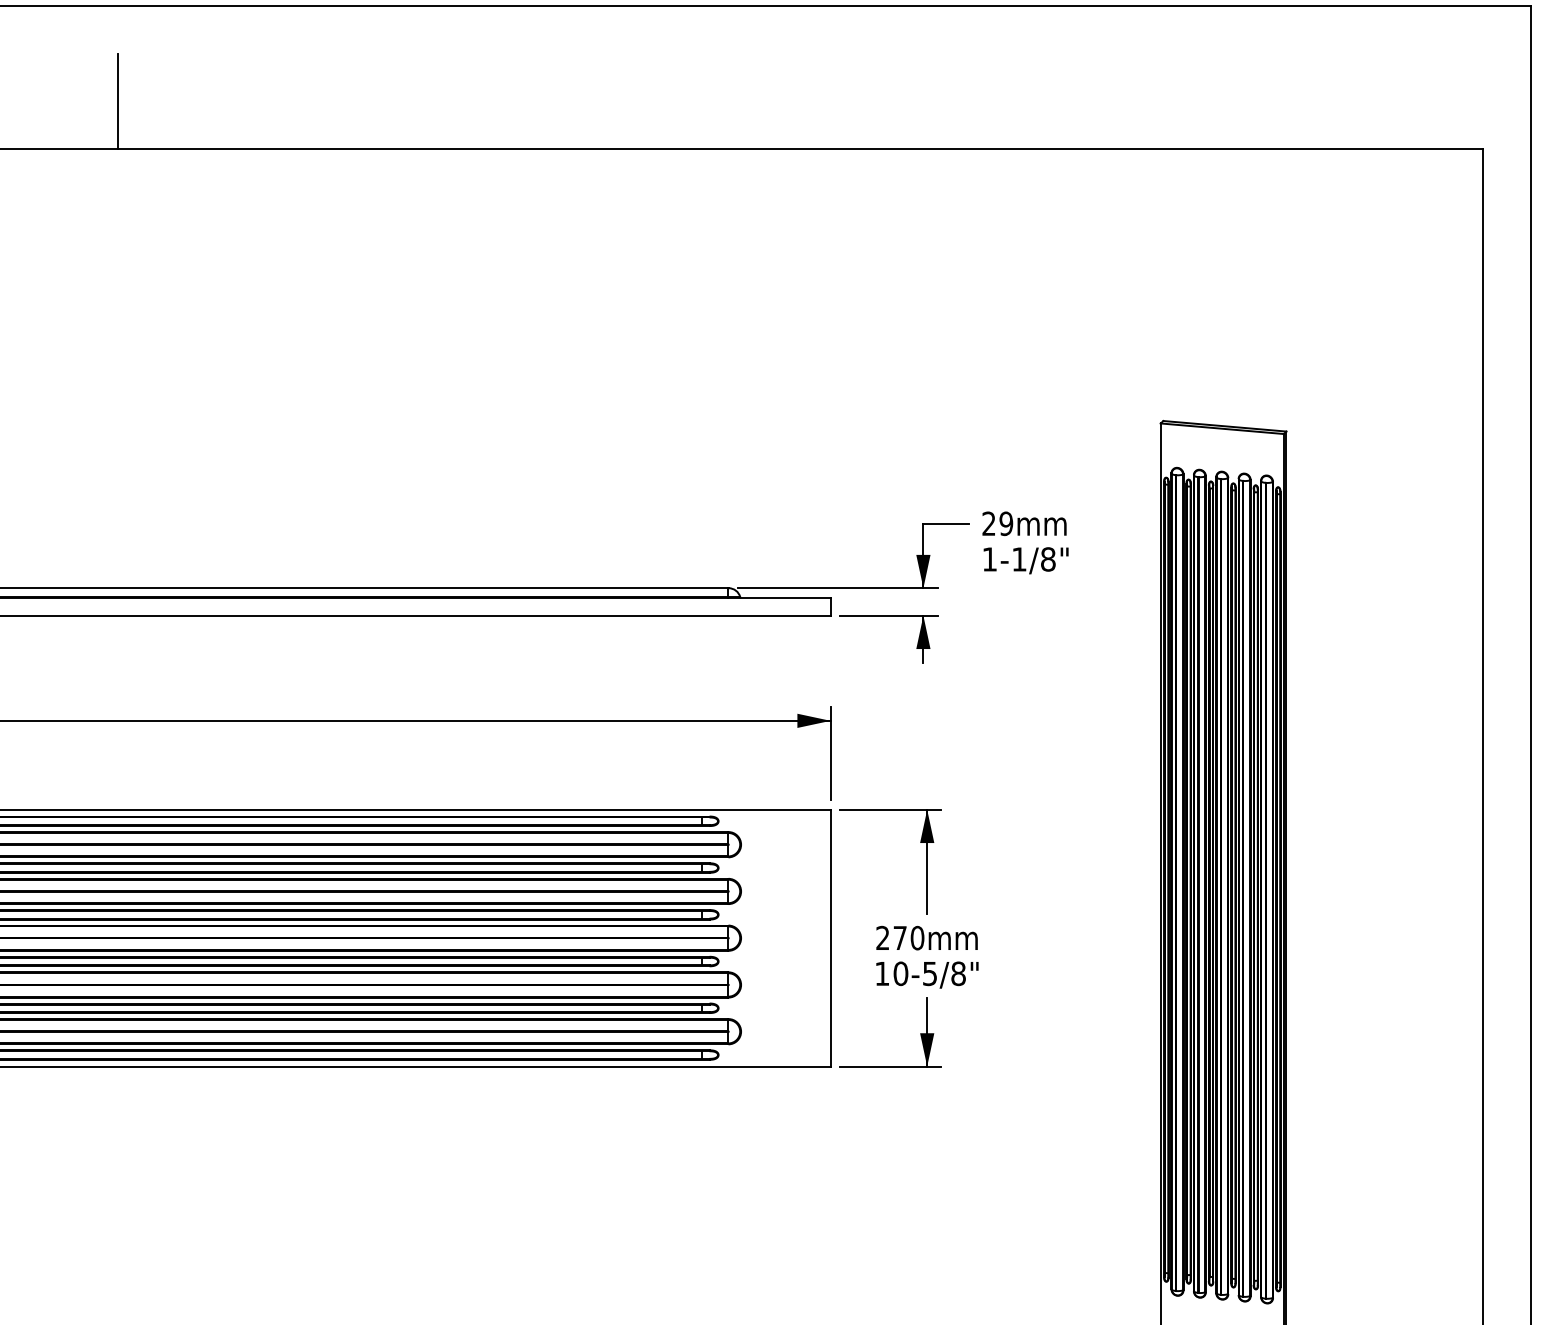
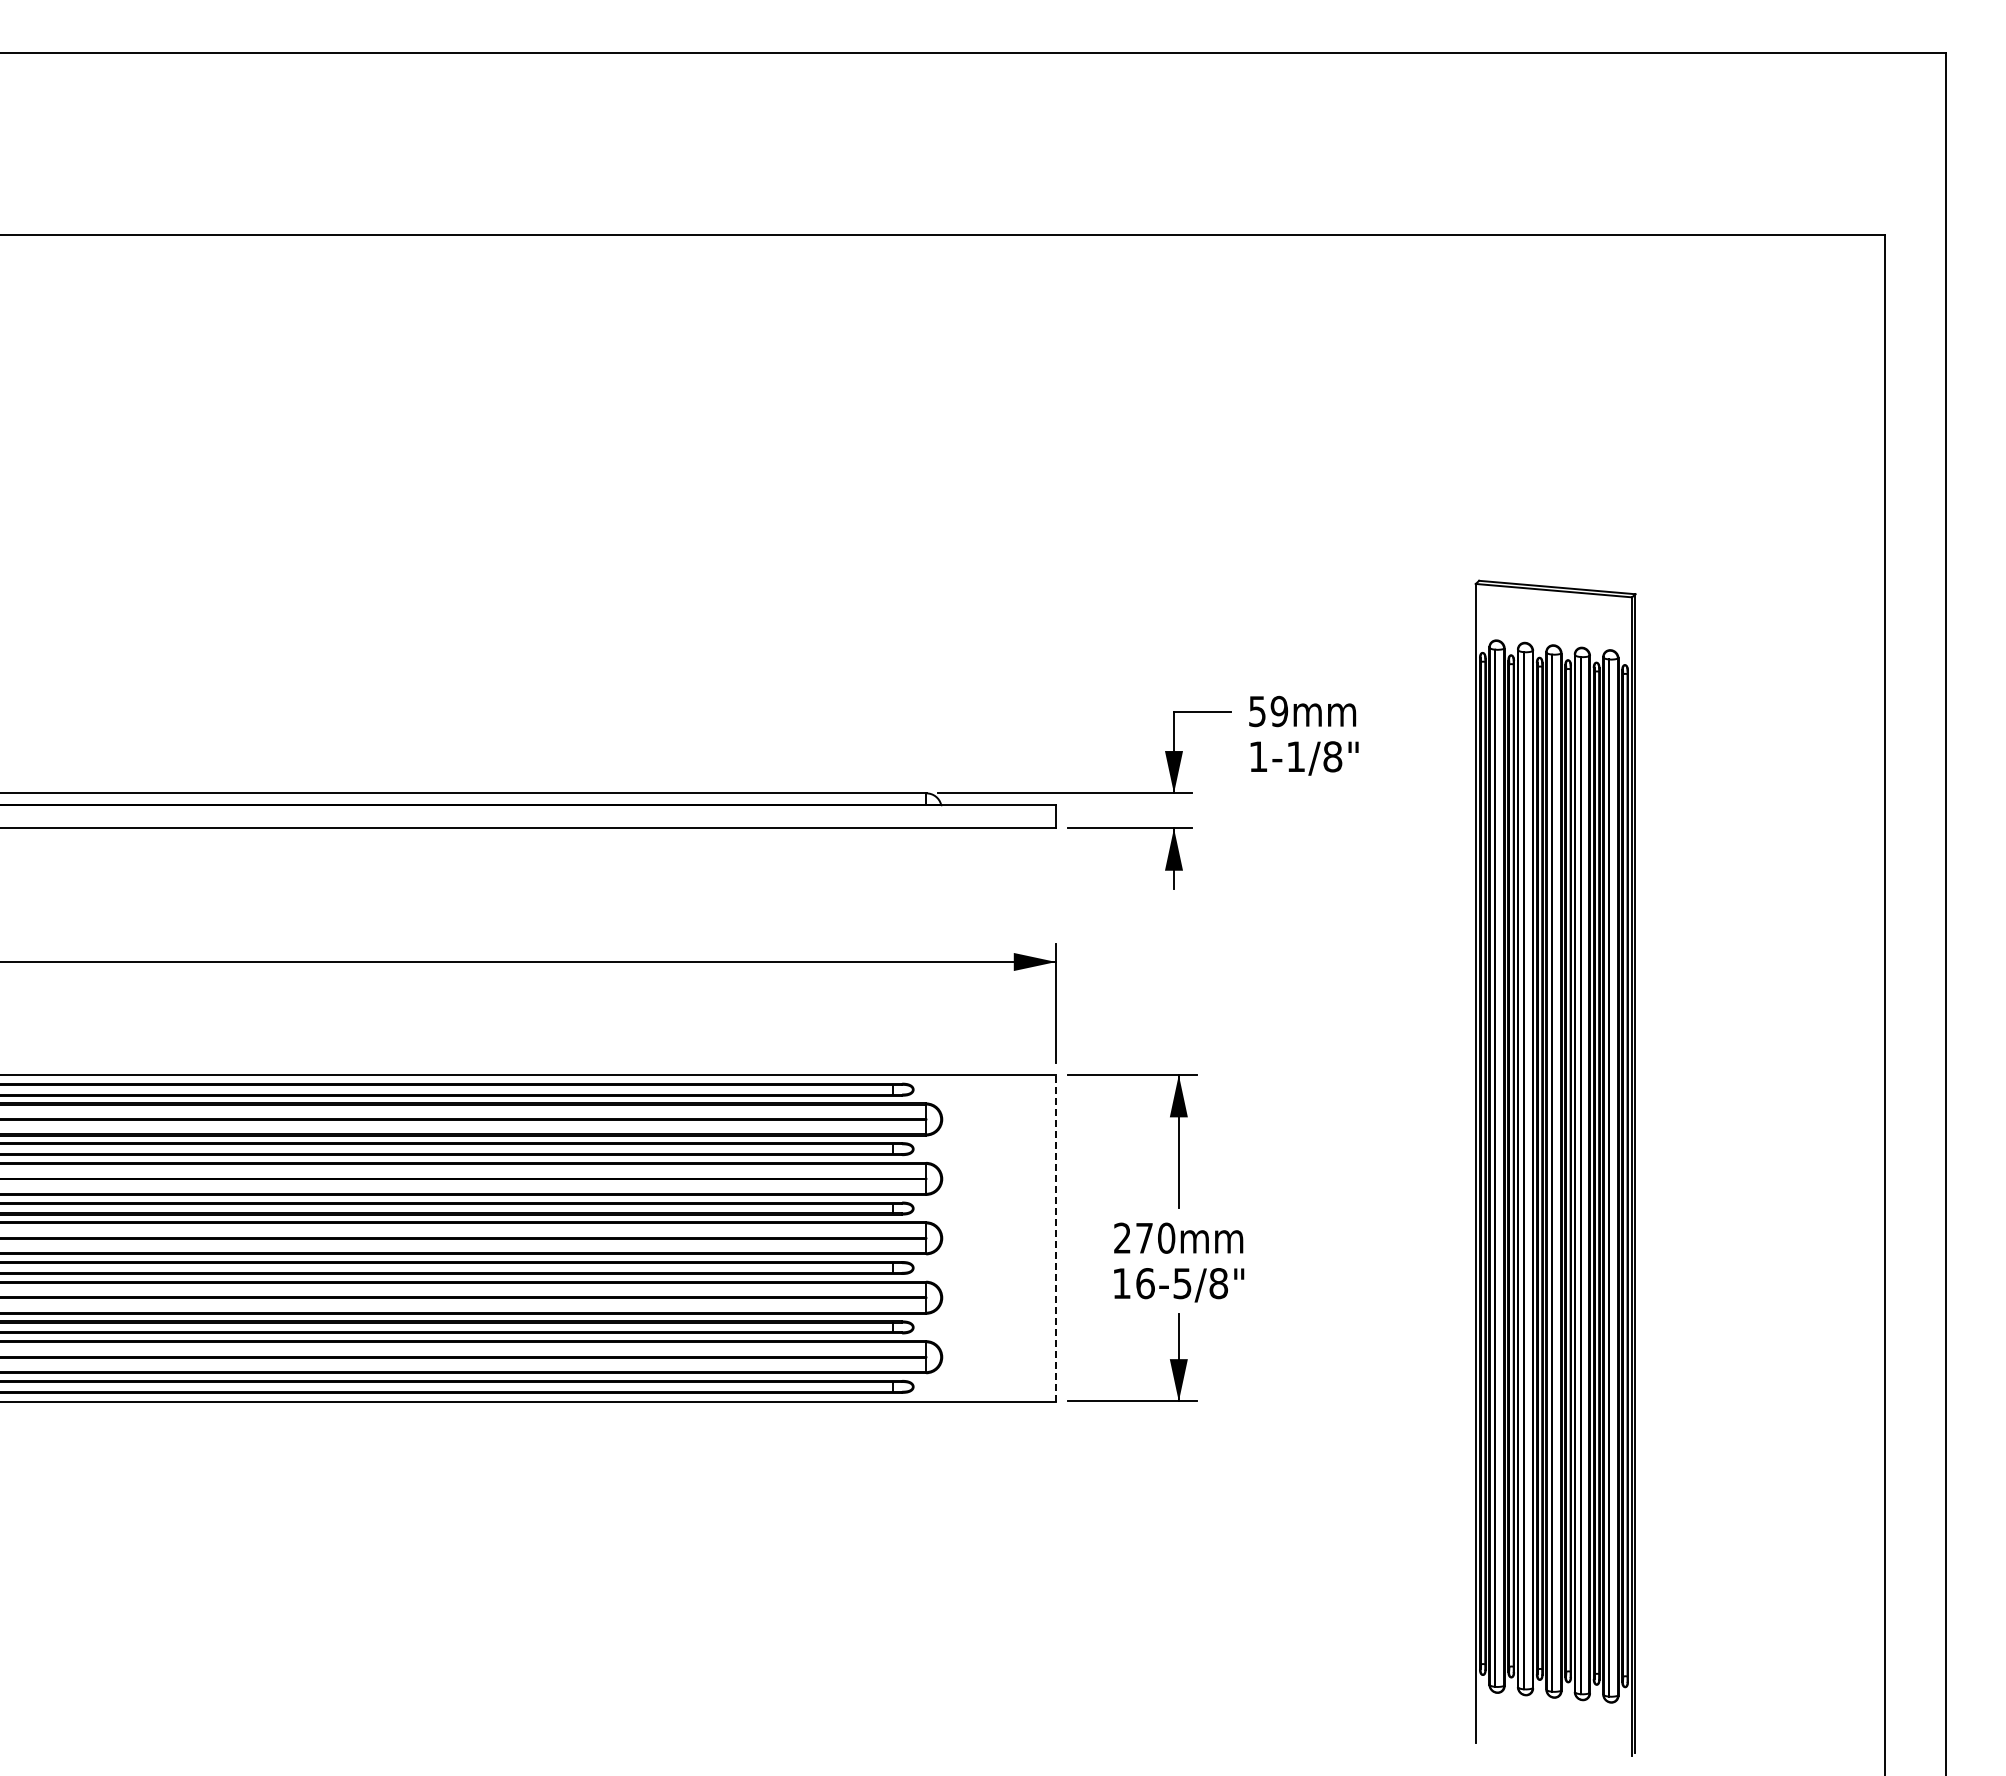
line: (118, 100) -> (150, 173), removed
text: (989, 523) -> (1257, 711), 29 -> 59
line: (830, 937) -> (1056, 1237), solid -> dashed
text: (900, 973) -> (1145, 1283), 10-5/8" -> 16-5/8"

